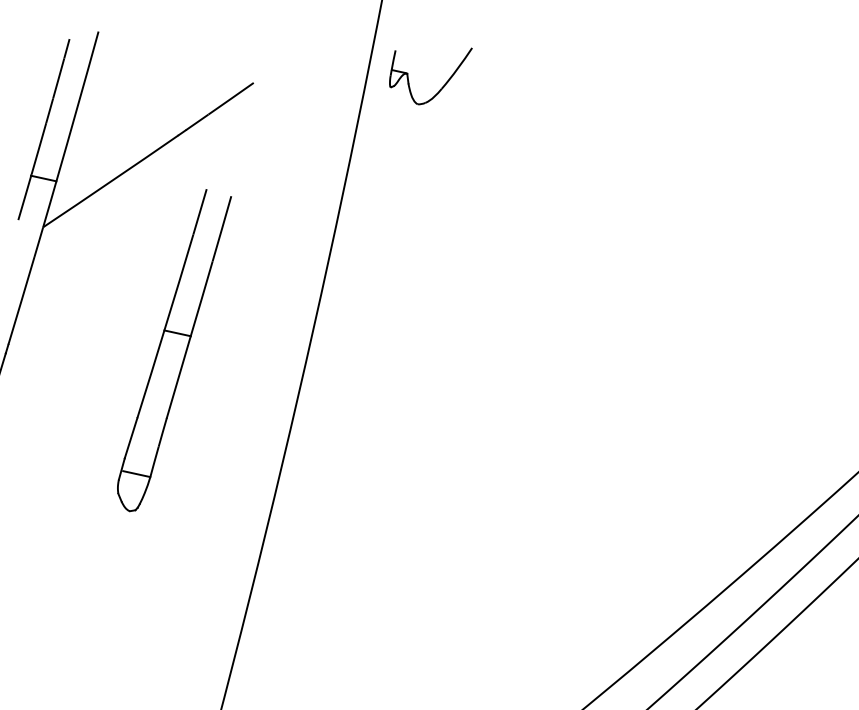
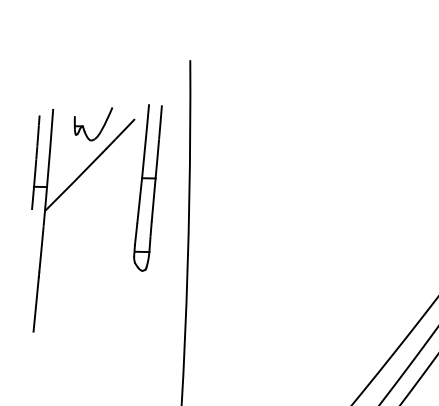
part: (442, 84) -> (101, 128), moved
part: (171, 350) -> (147, 187), moved

